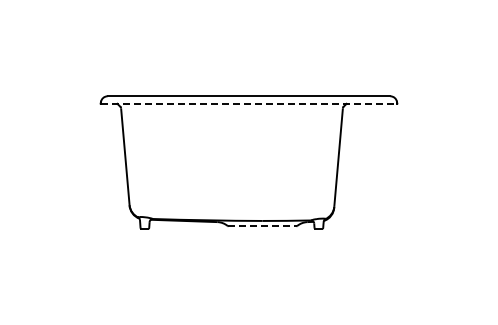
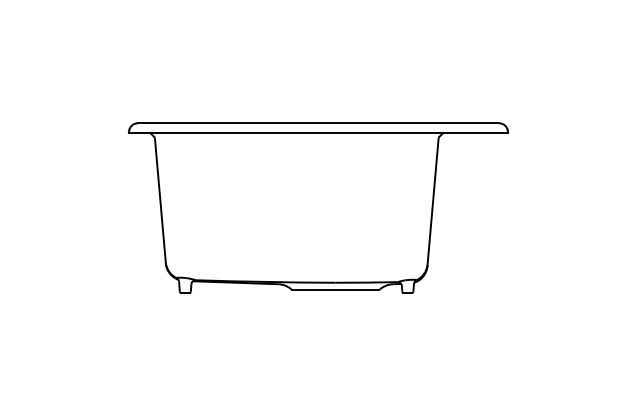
line: (248, 103) -> (317, 132), dashed -> solid
line: (262, 226) -> (335, 289), dashed -> solid

